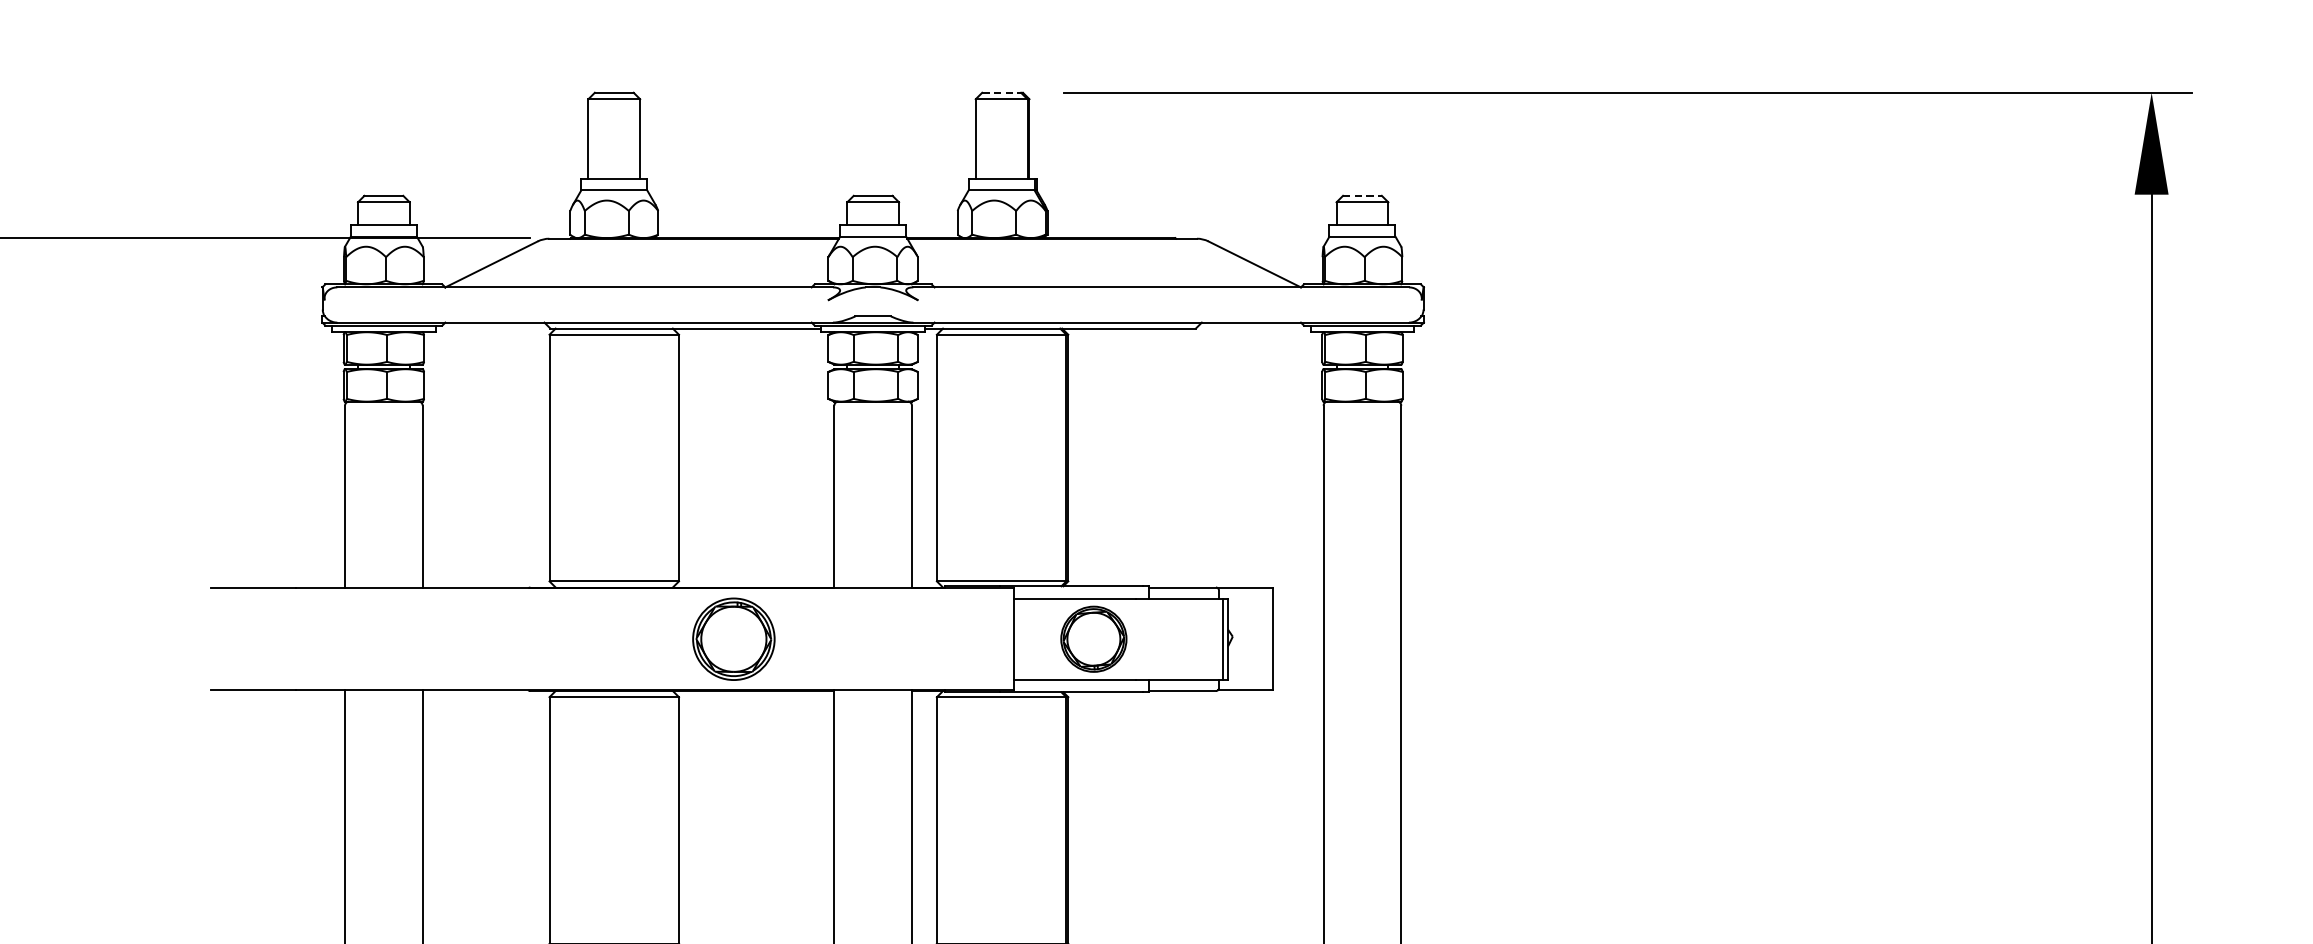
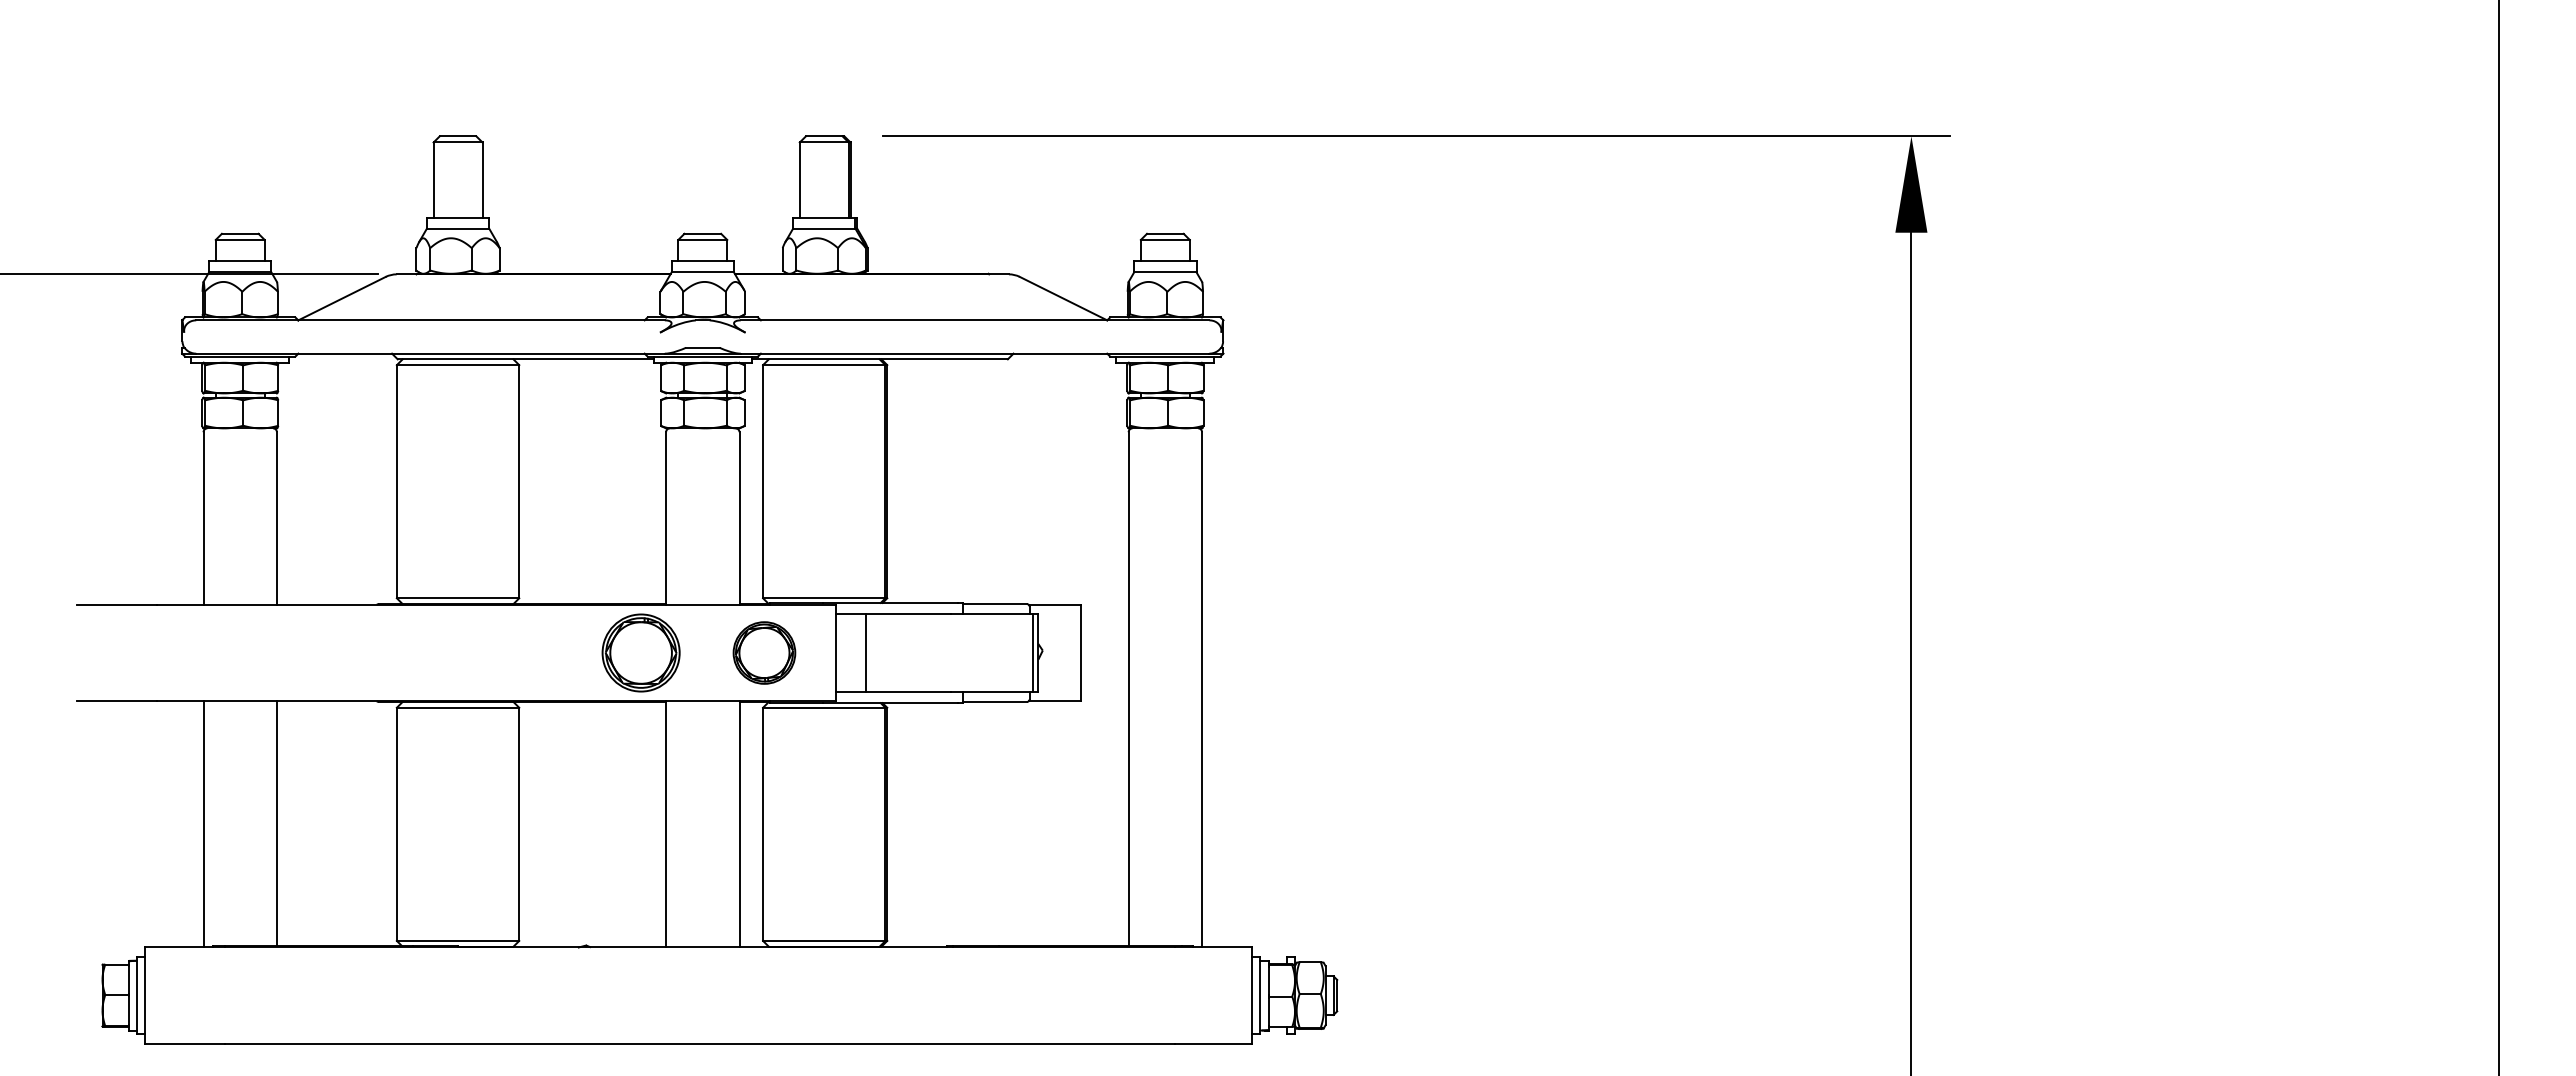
line: (1001, 92) -> (824, 136), dashed -> solid
line: (1362, 195) -> (1165, 233), dashed -> solid
part: (733, 638) -> (640, 652), moved
line: (1045, 638) -> (865, 652), added
part: (1093, 638) -> (764, 652), moved

